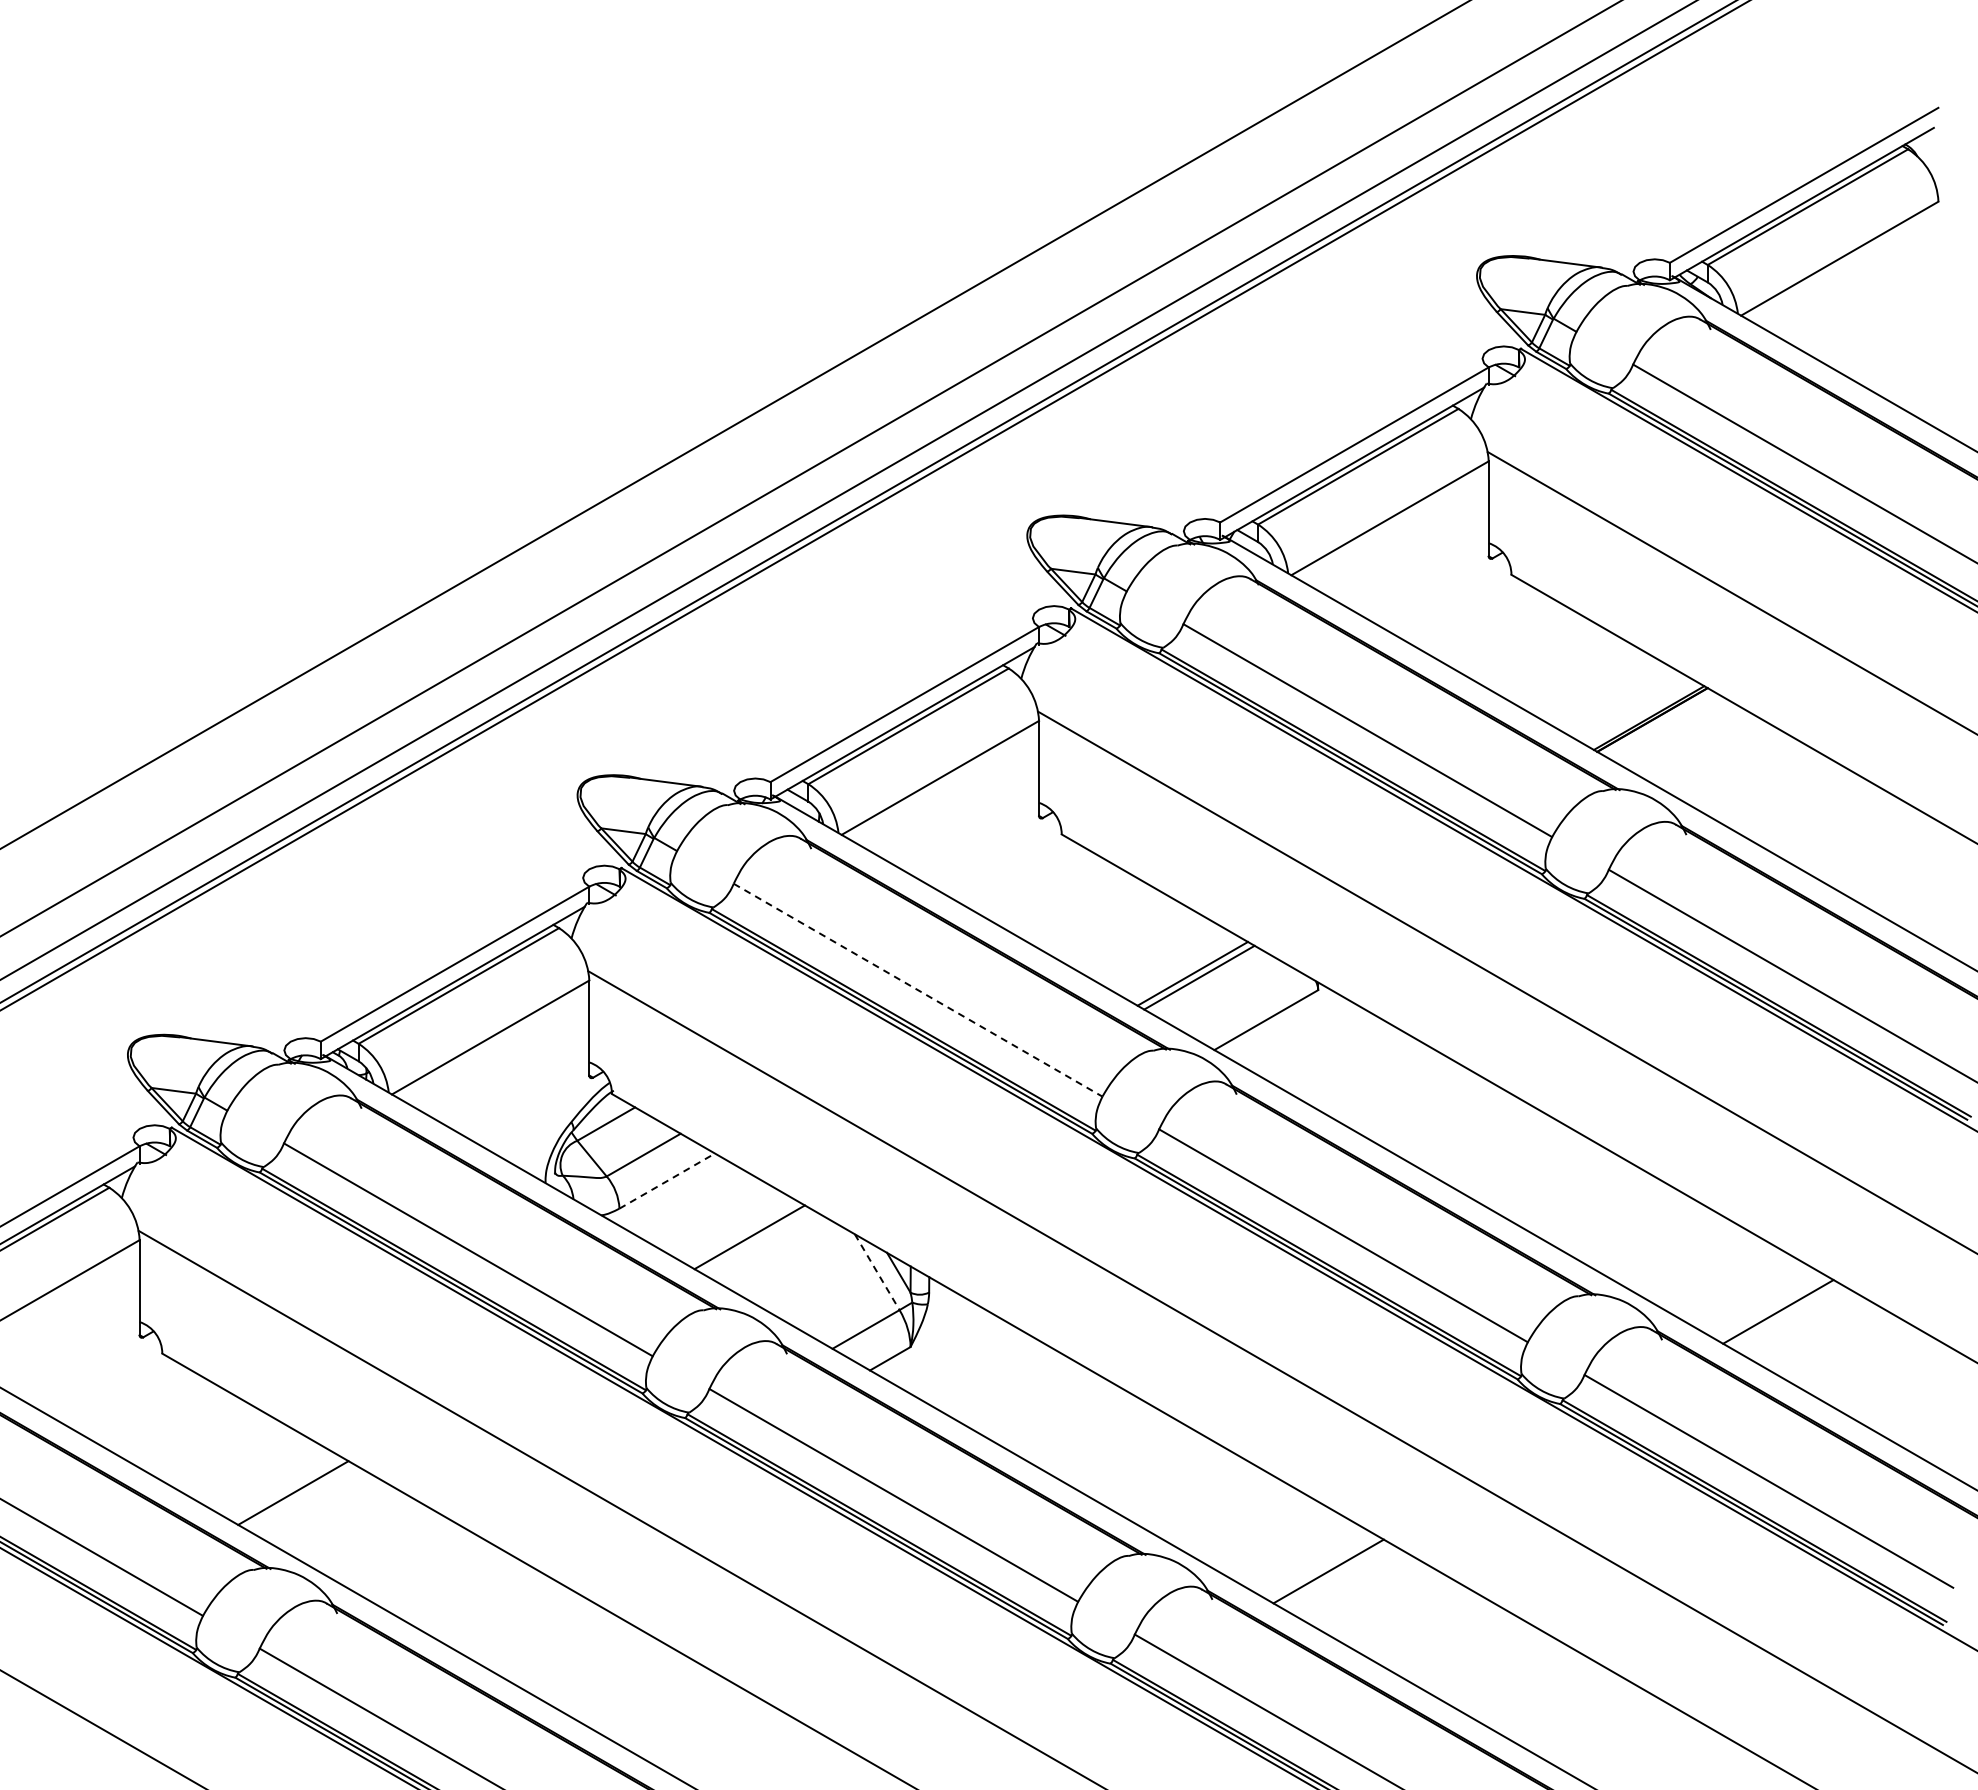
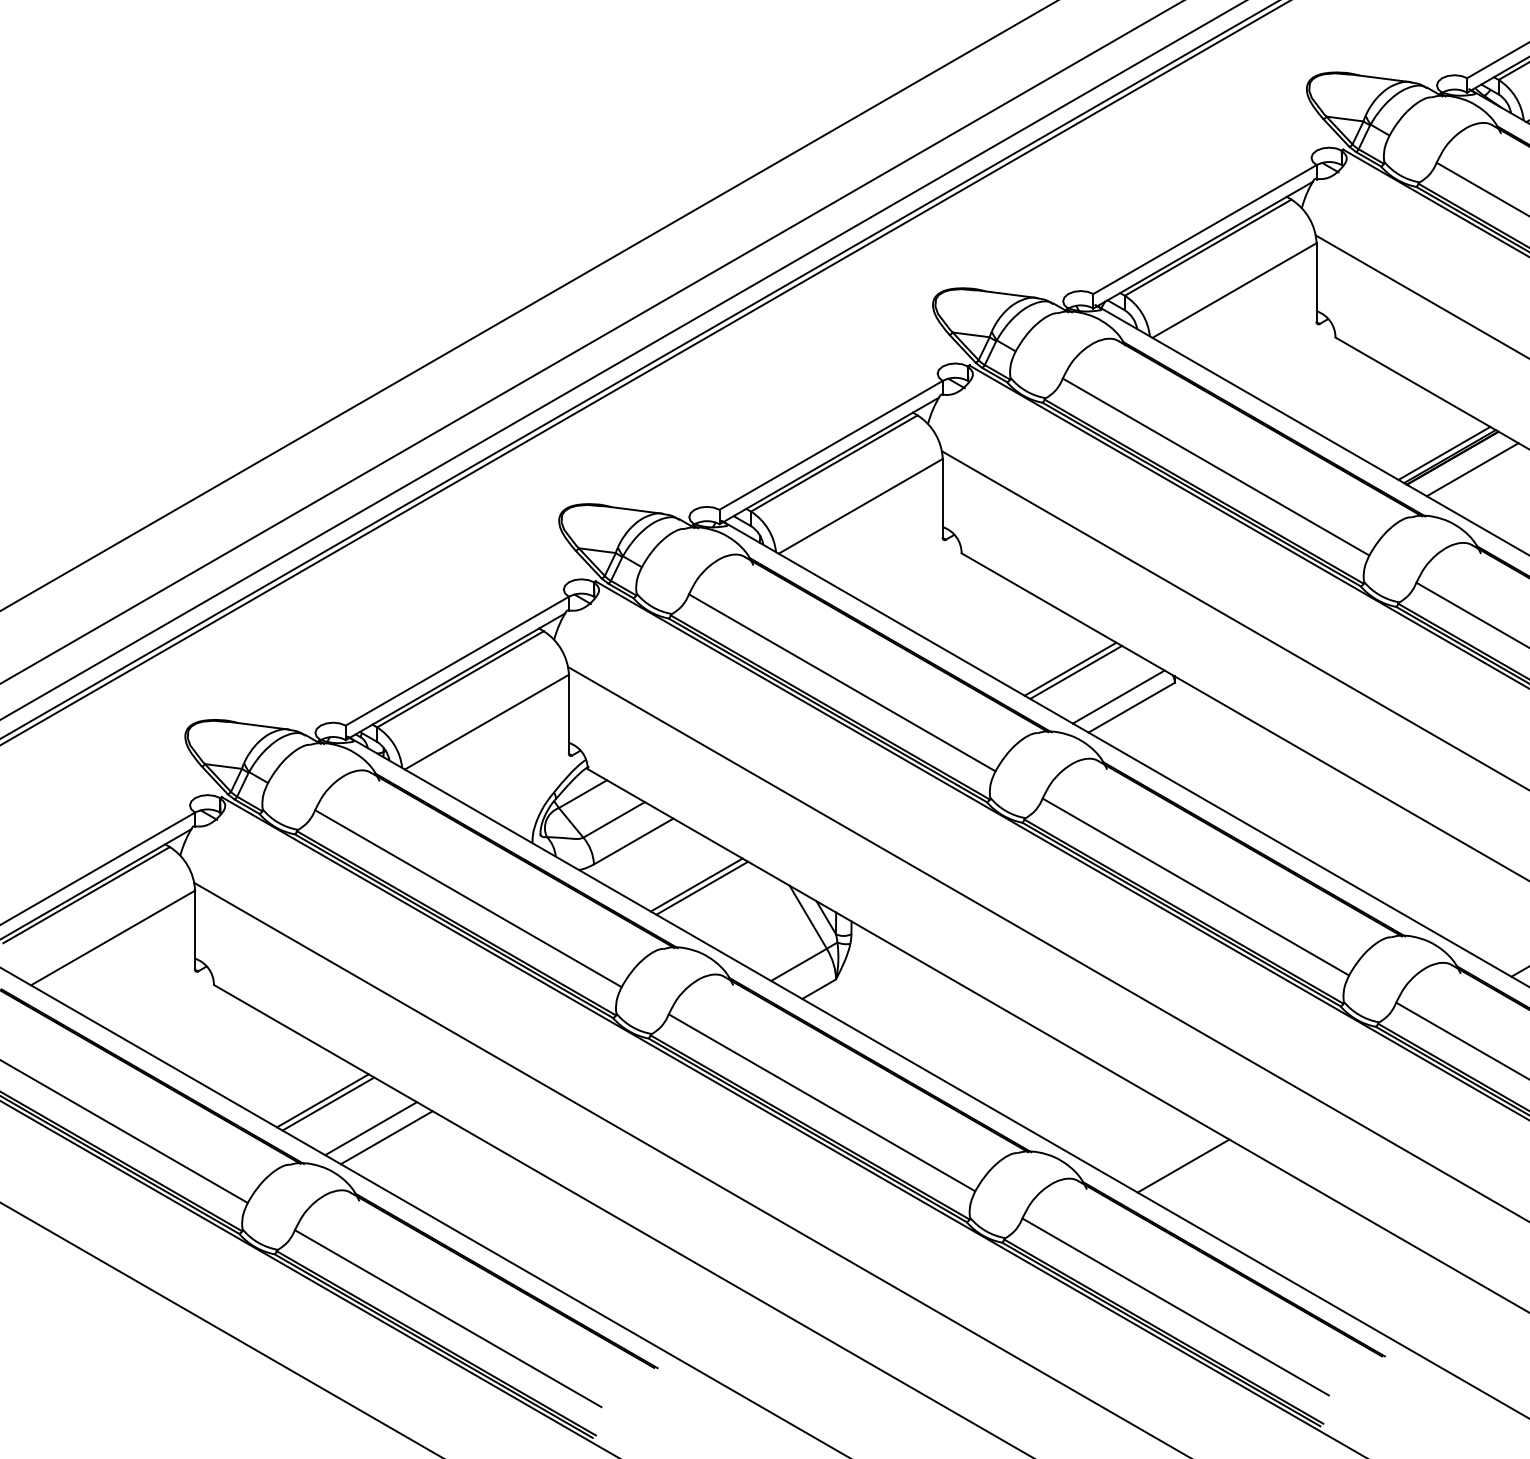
line: (1642, 714) -> (1444, 453), added
line: (1676, 733) -> (1472, 469), added
line: (918, 990) -> (842, 683), dashed -> solid
line: (1250, 1007) -> (1118, 697), added
line: (667, 1180) -> (633, 841), dashed -> solid
line: (742, 1233) -> (696, 885), added
line: (877, 1272) -> (808, 917), dashed -> solid
line: (299, 1496) -> (328, 1103), added
line: (351, 1526) -> (371, 1128), added
line: (369, 1537) -> (386, 1137), added

